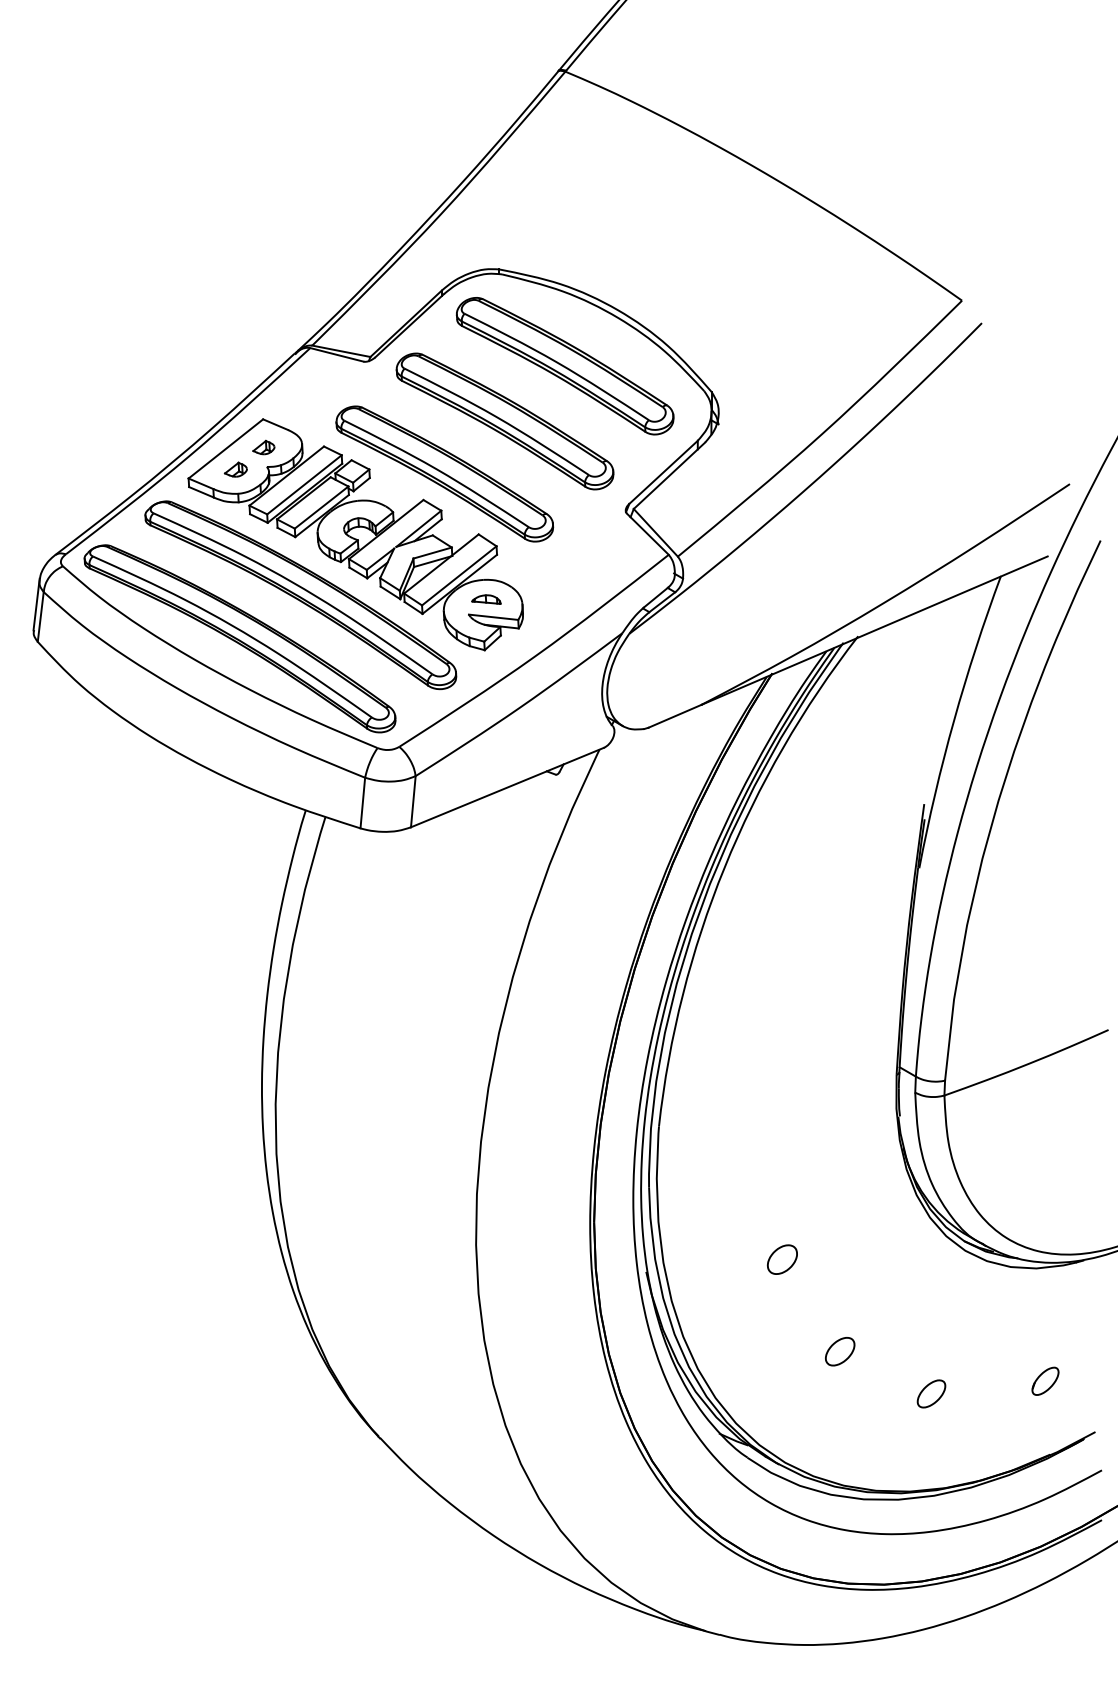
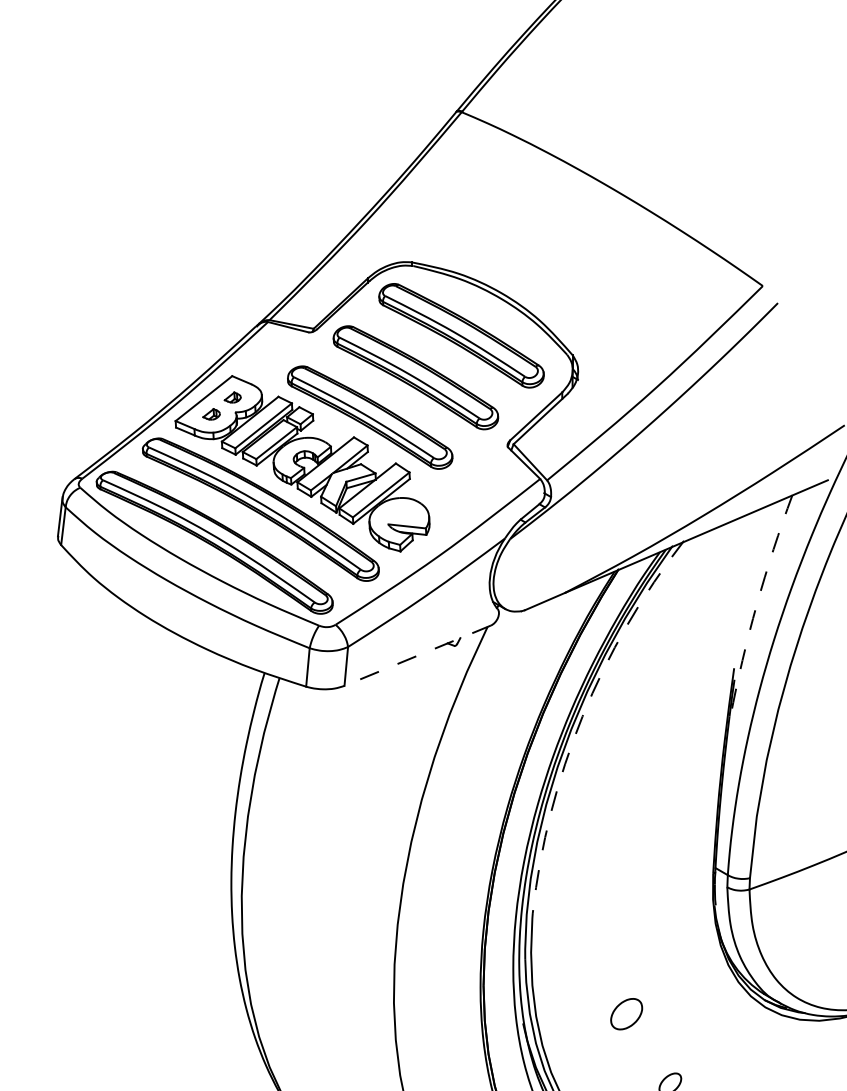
part: (486, 599) -> (401, 512), removed
arc: (954, 720) -> (757, 604), solid -> dashed
line: (506, 787) -> (417, 655), solid -> dashed
arc: (724, 867) -> (582, 716), solid -> dashed
part: (781, 1259) -> (625, 1013), size x1.4

